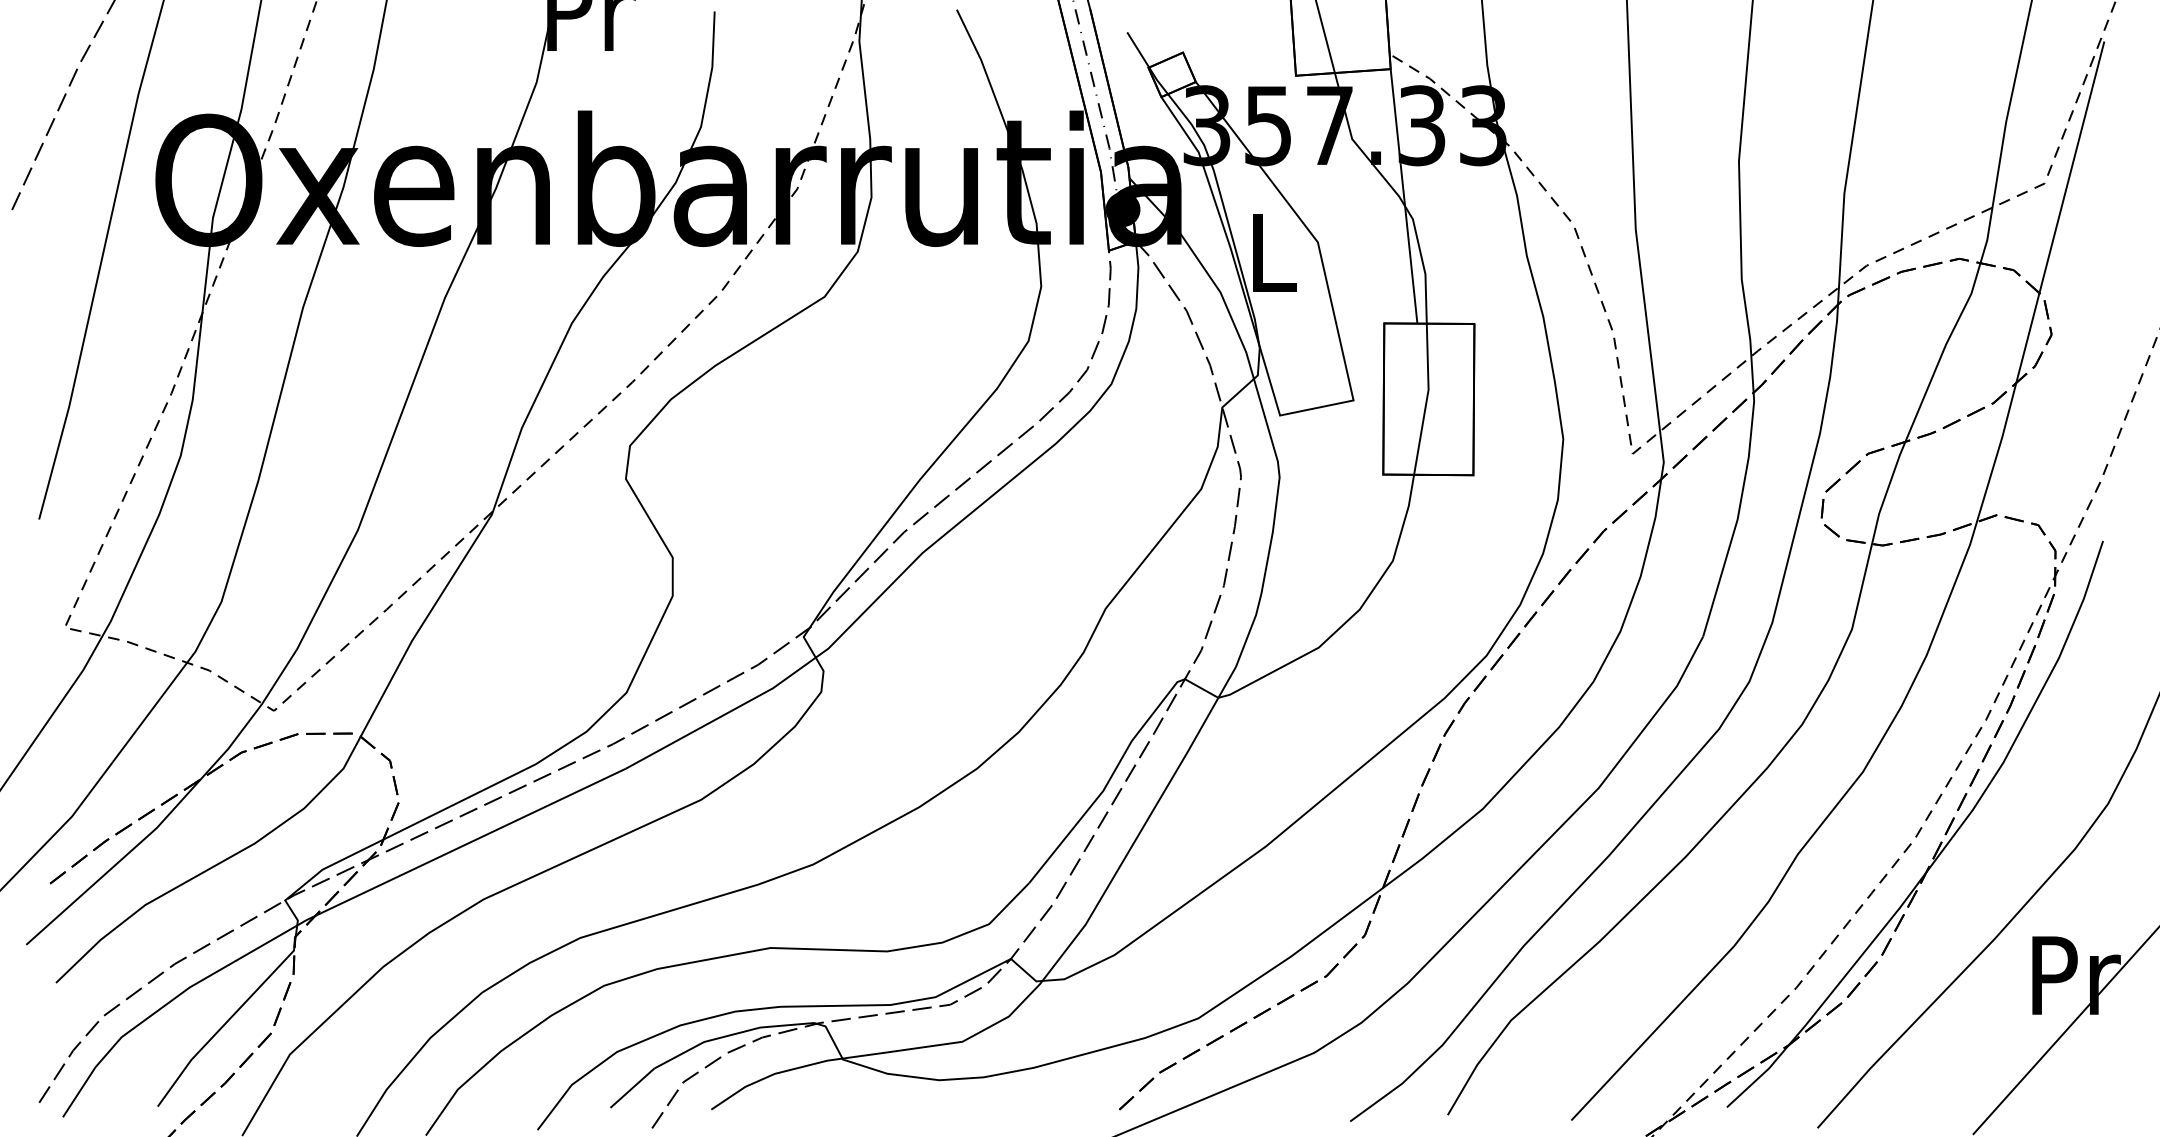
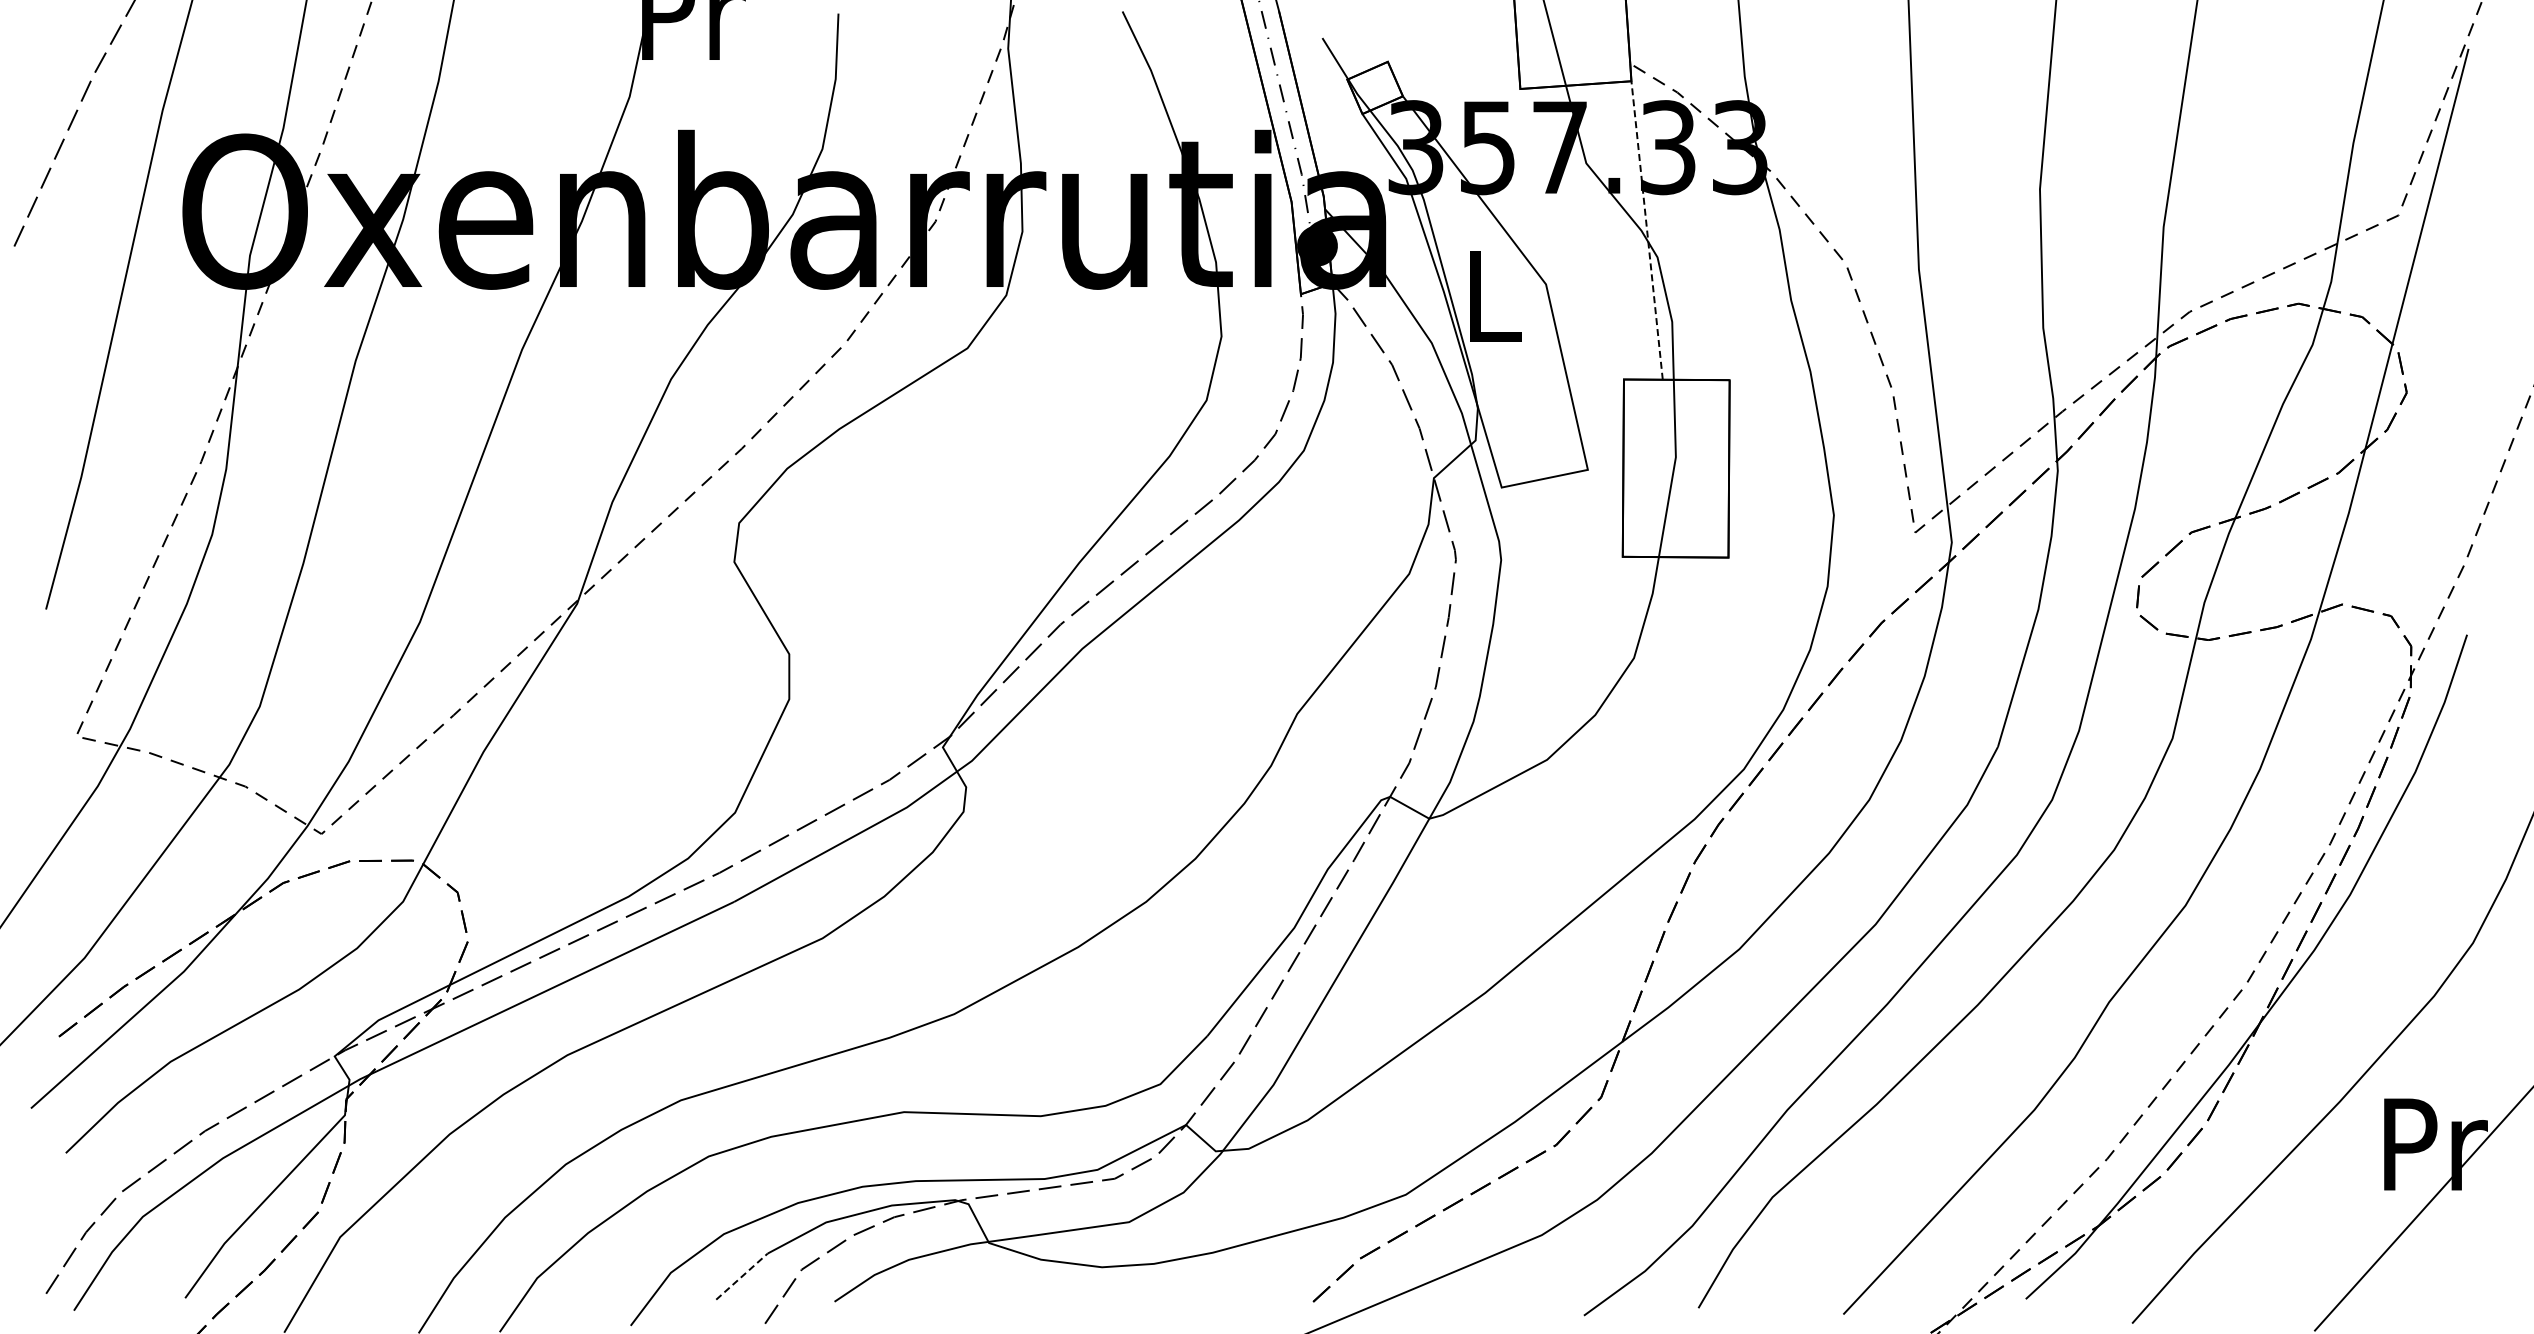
line: (1404, 196) -> (1647, 230), solid -> dashed
line: (632, 1088) -> (742, 1276), solid -> dashed

